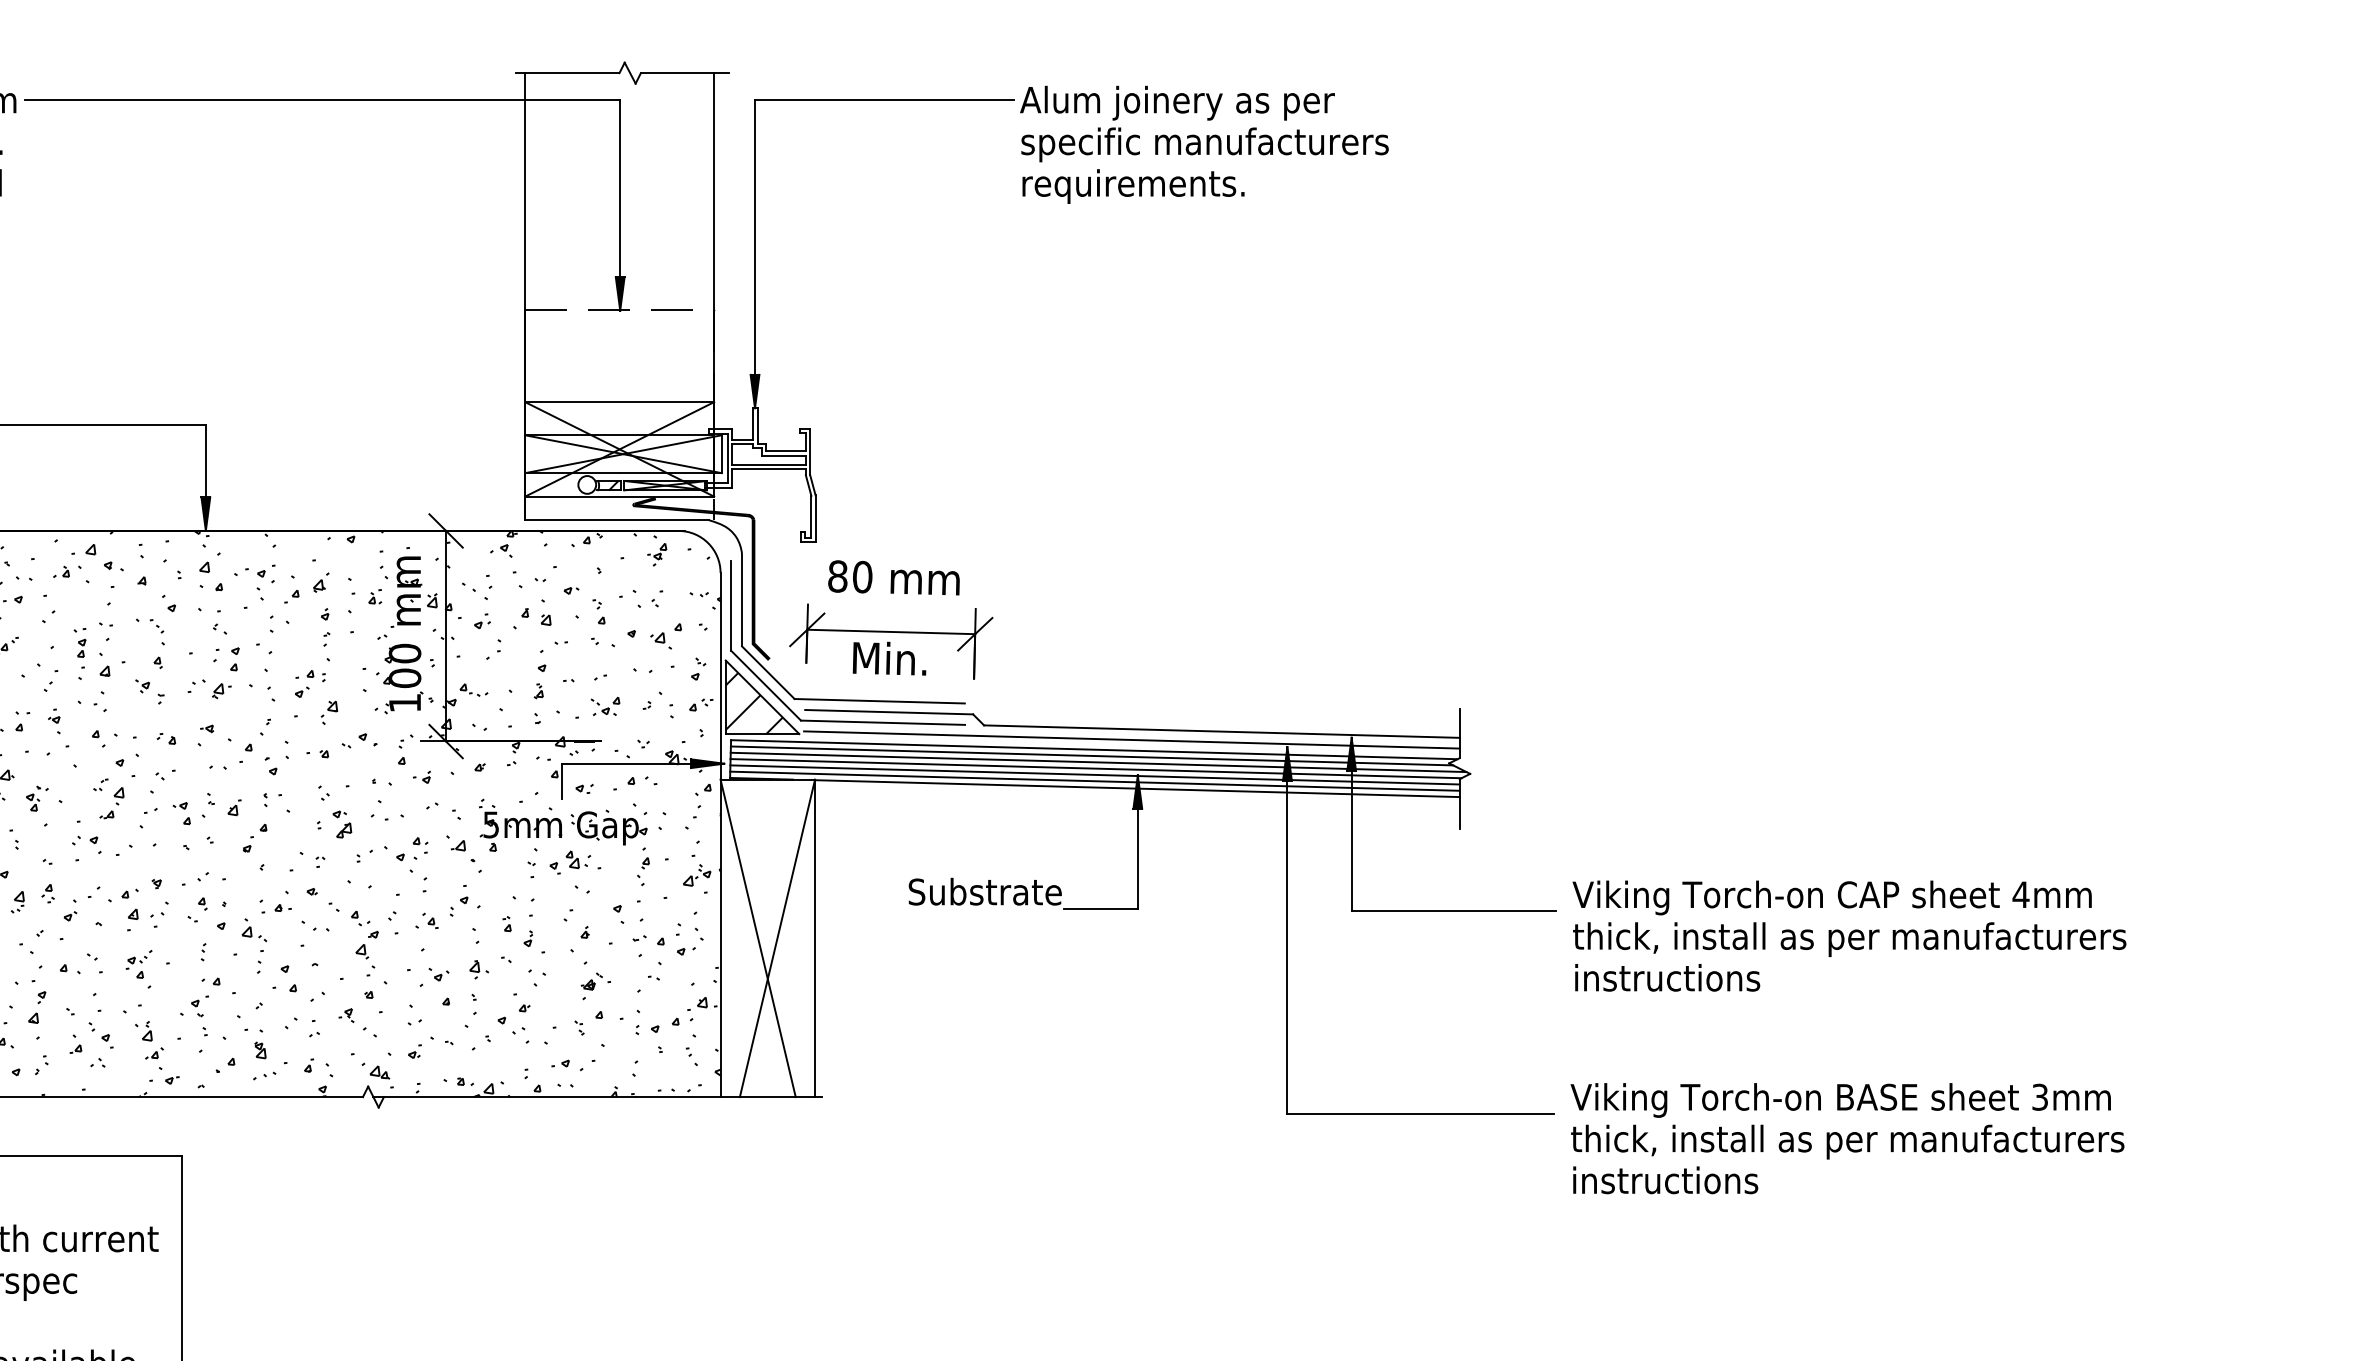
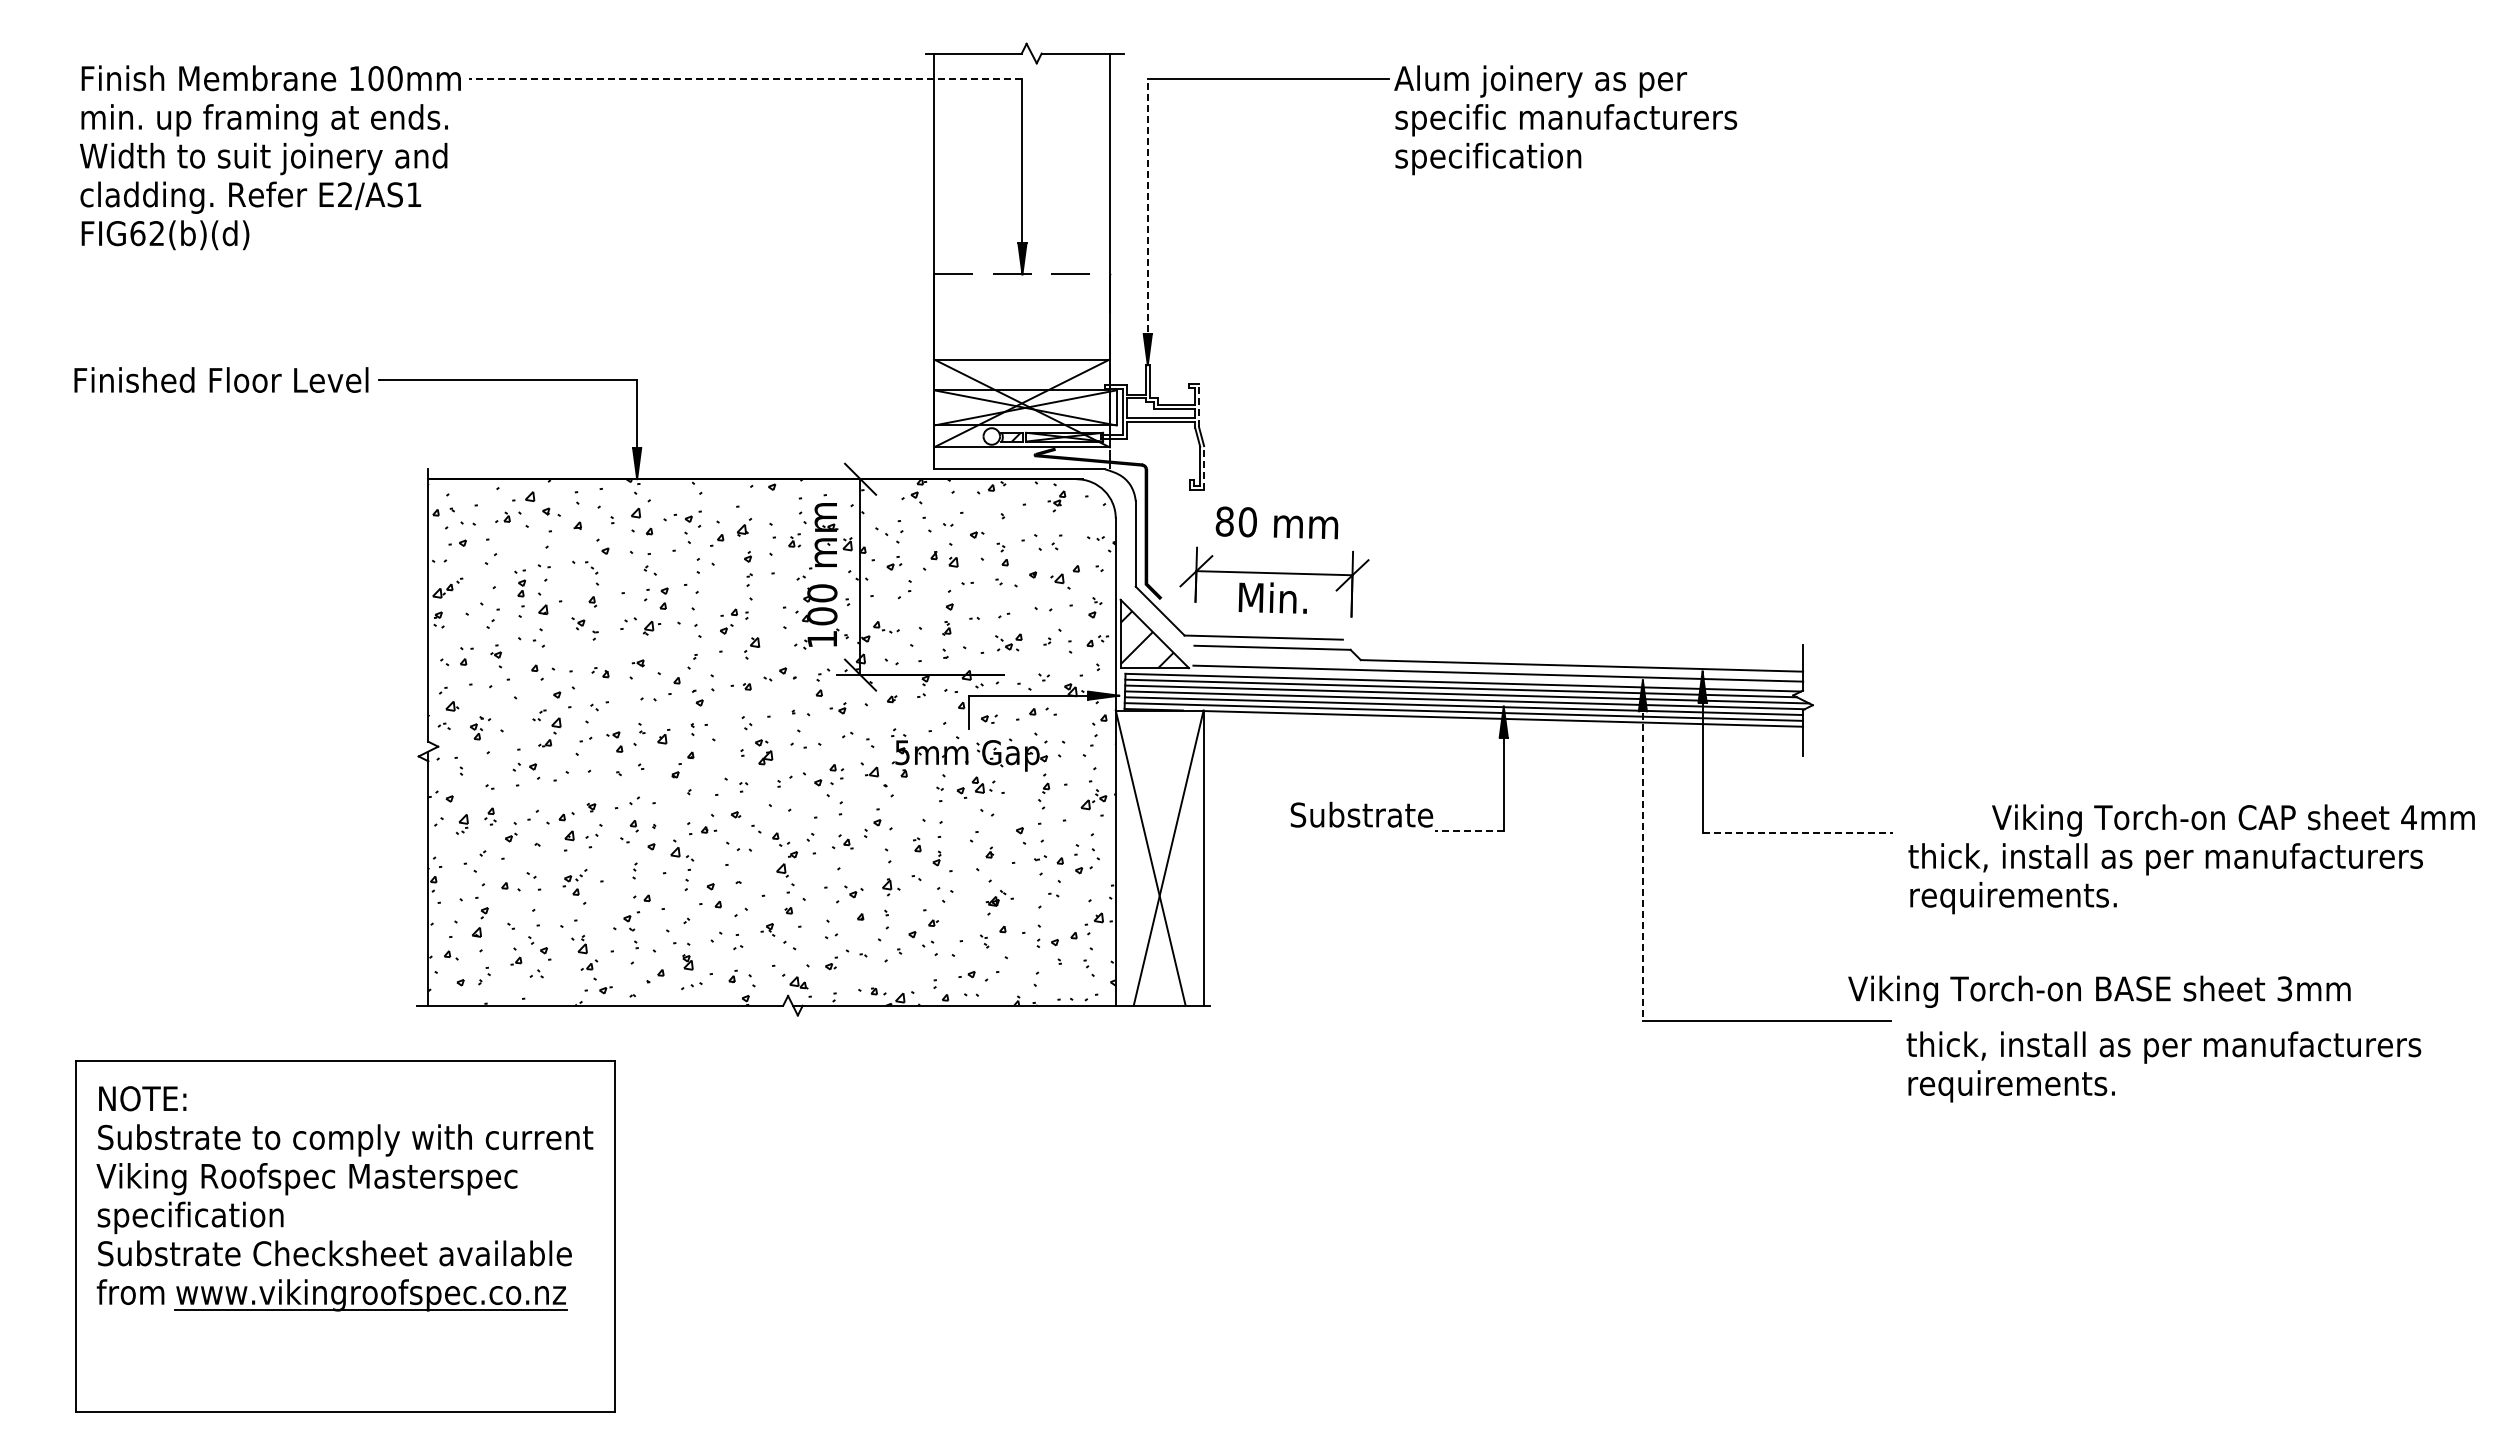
line: (322, 99) -> (745, 78), solid -> dashed
text: (1132, 185) -> (1498, 158), requirements. -> specification
line: (754, 253) -> (1147, 221), solid -> dashed
line: (810, 451) -> (1199, 405), solid -> dashed
line: (816, 518) -> (1204, 467), solid -> dashed
part: (847, 720) -> (1233, 655), removed
text: (1832, 897) -> (2233, 820), moved
line: (1100, 908) -> (1469, 830), solid -> dashed
line: (1454, 911) -> (1798, 833), solid -> dashed
line: (1287, 930) -> (1642, 850), solid -> dashed
text: (1686, 980) -> (2013, 897), instructions -> requirements.
text: (1840, 1100) -> (2099, 991), moved
text: (1683, 1183) -> (2011, 1086), instructions -> requirements.

